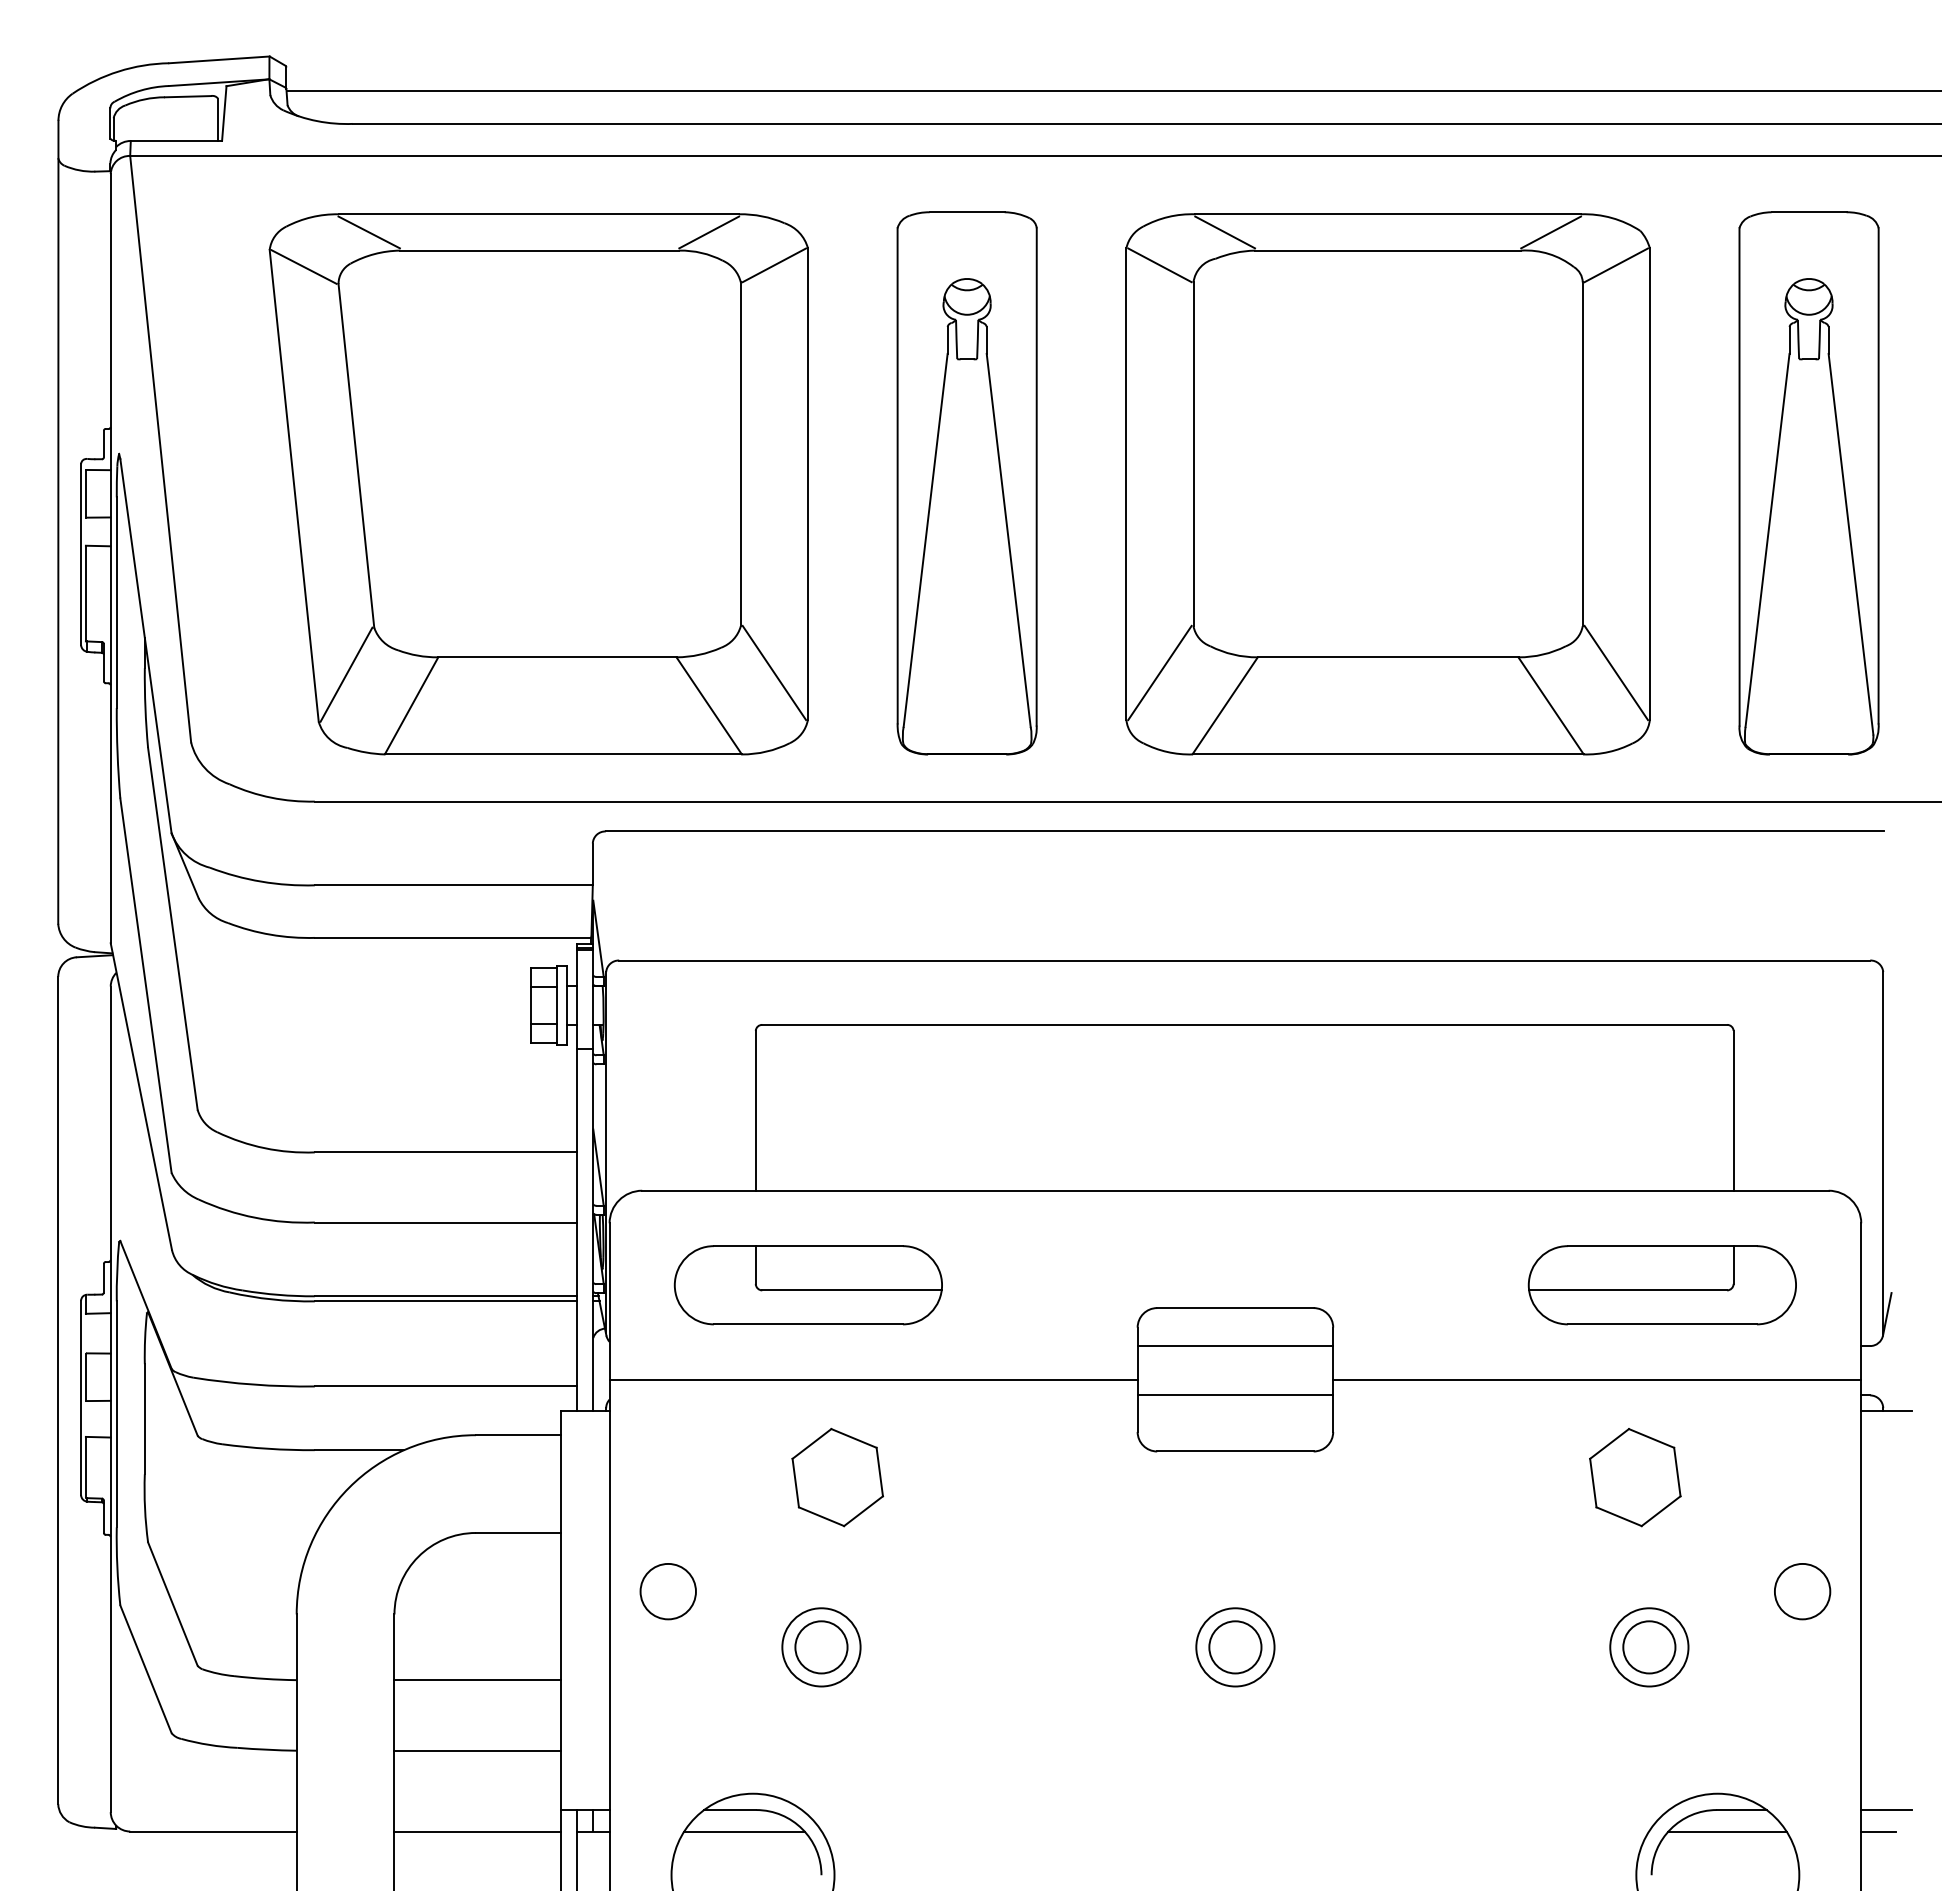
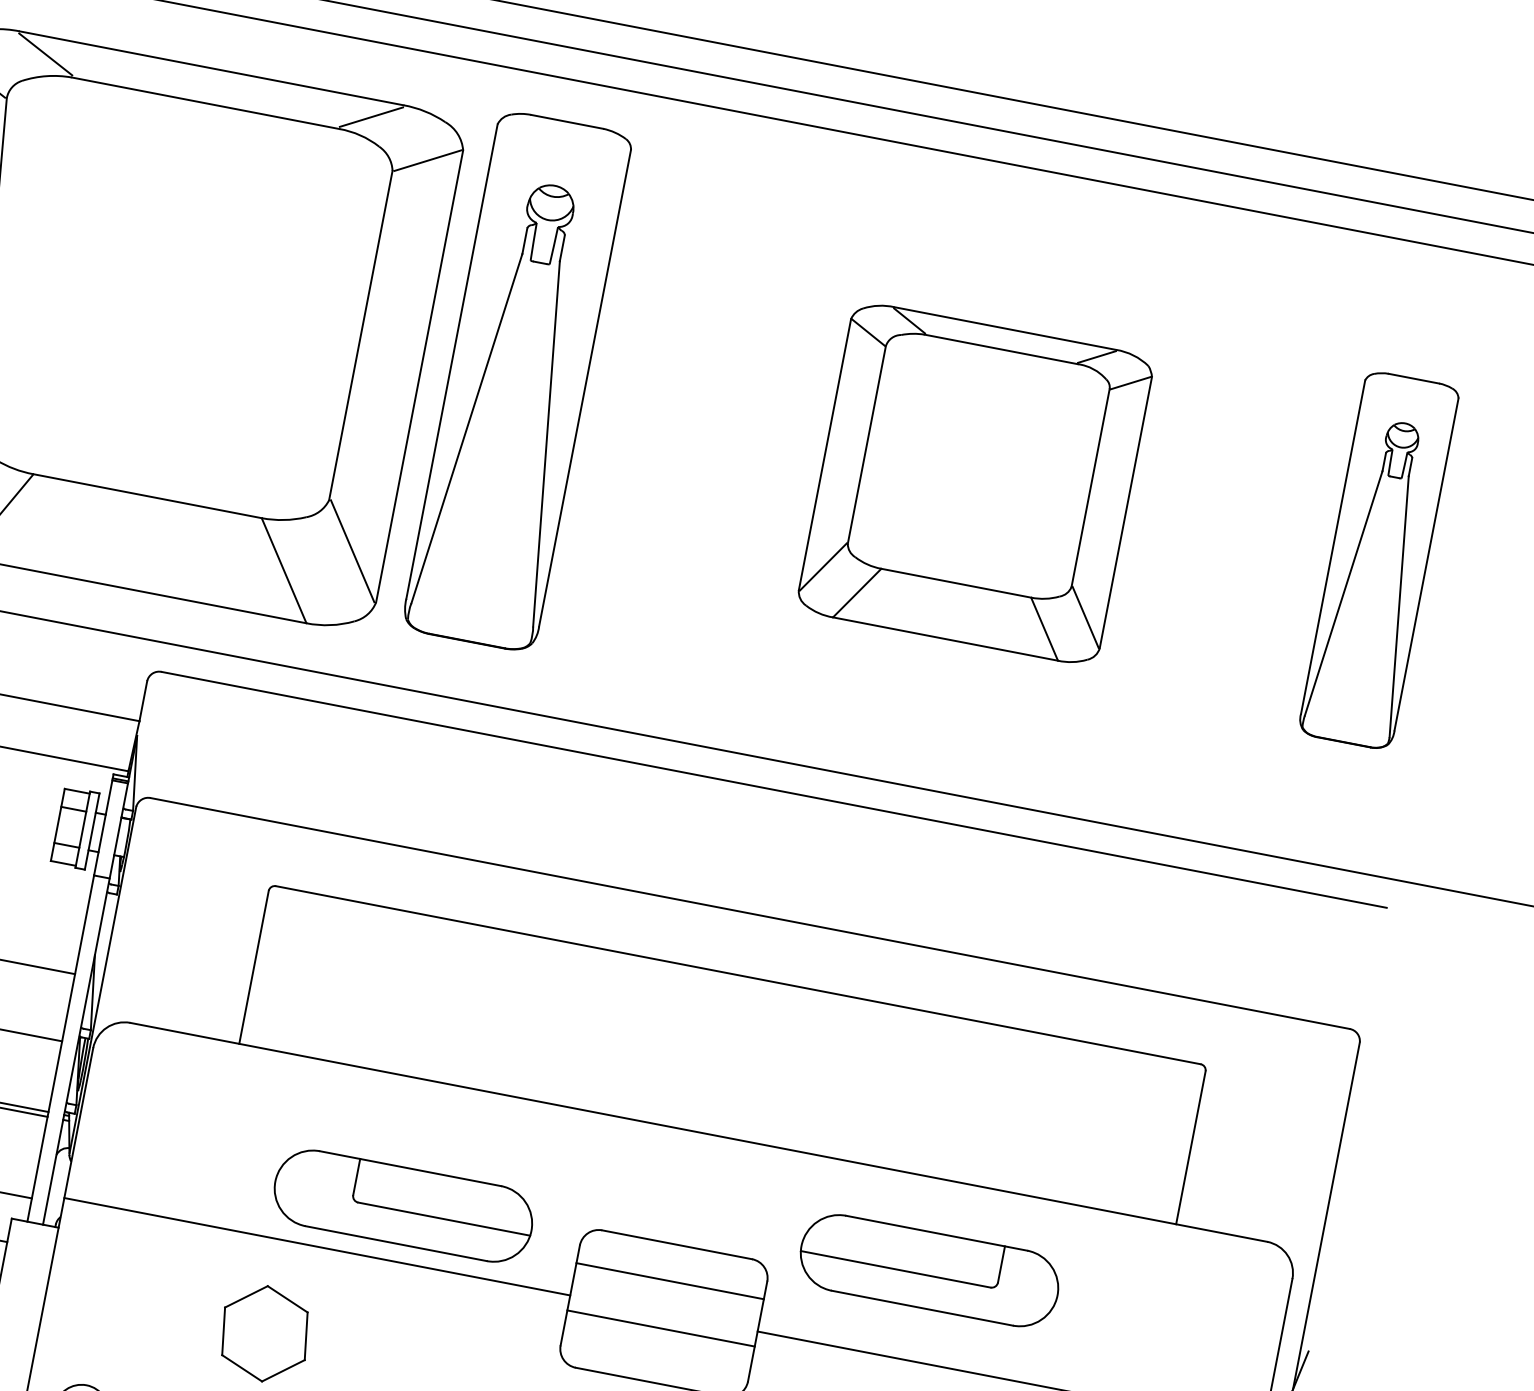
part: (966, 483) -> (516, 381), moved
part: (1808, 483) -> (1378, 560), size x0.7
part: (1387, 484) -> (974, 483), size x0.6
part: (807, 1285) -> (402, 1206), moved
part: (1661, 1285) -> (928, 1270), moved

